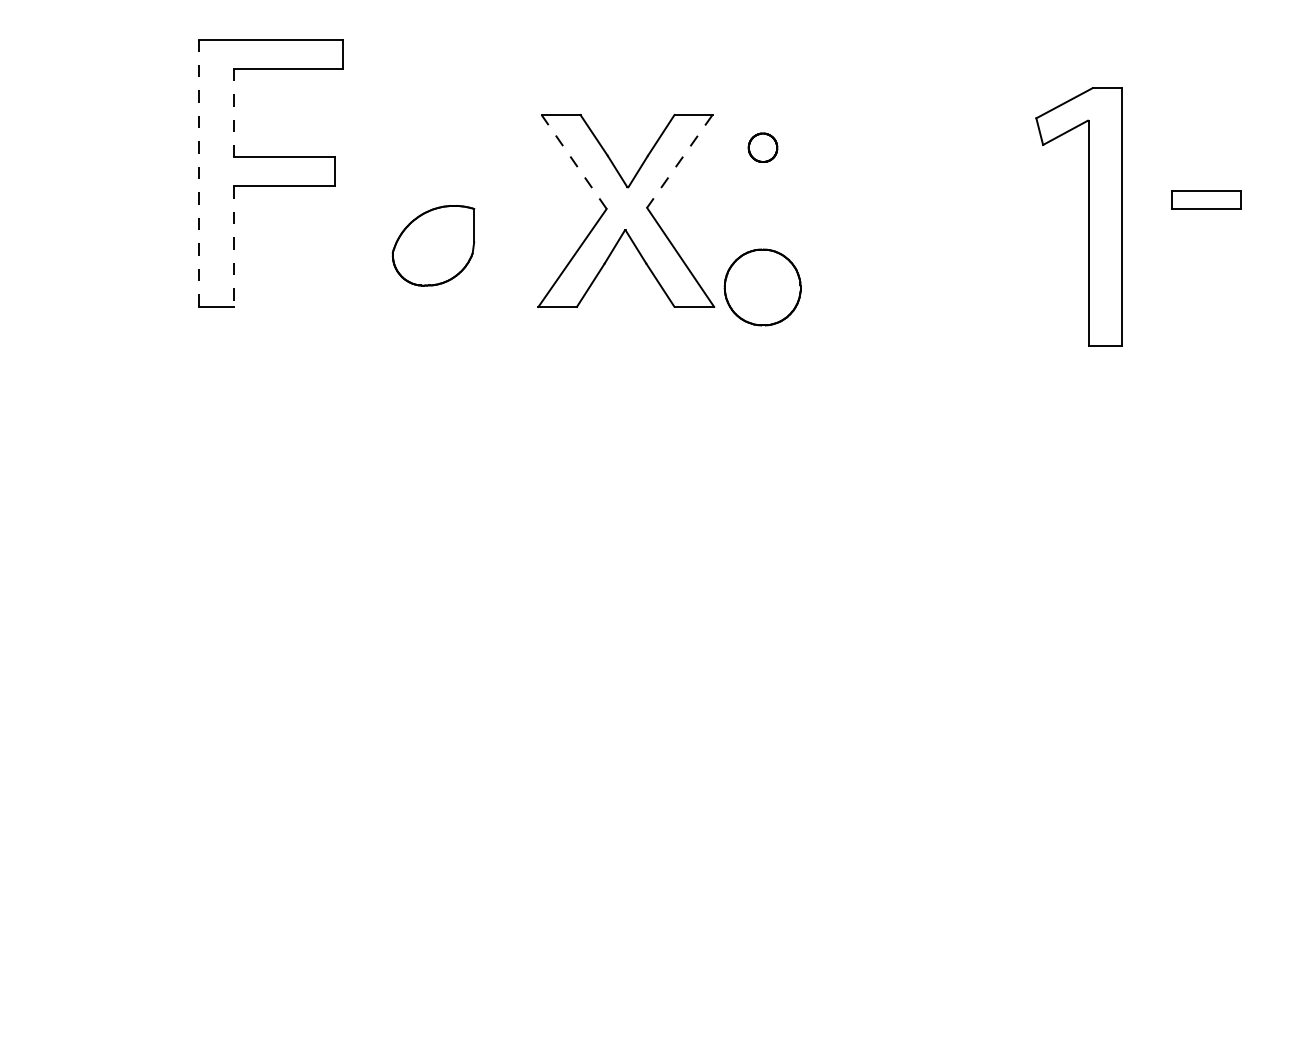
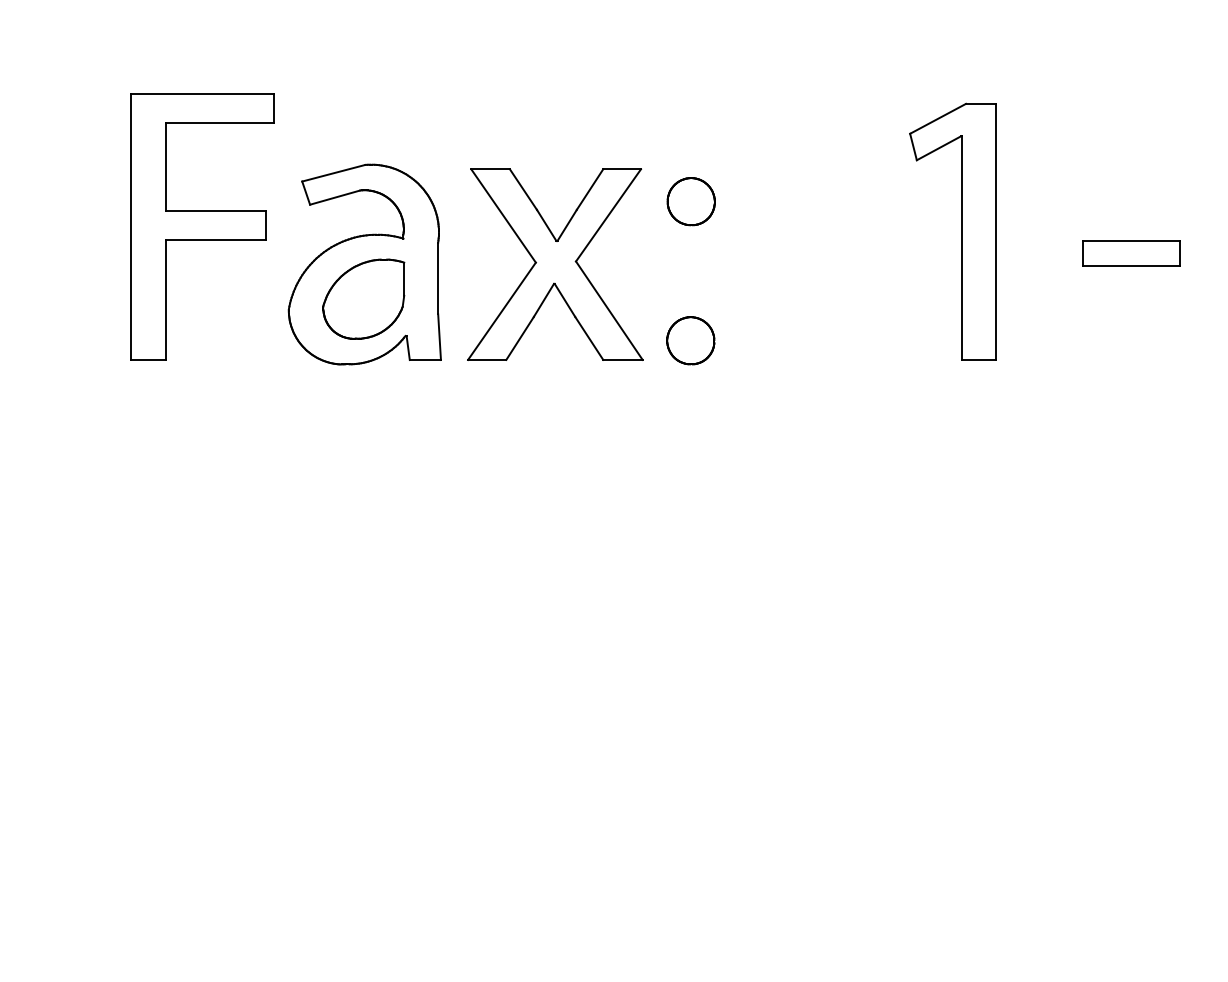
line: (233, 113) -> (165, 167), dashed -> solid
part: (762, 147) -> (690, 201), size x1.67
line: (573, 161) -> (502, 215), dashed -> solid
line: (679, 161) -> (608, 215), dashed -> solid
line: (199, 173) -> (131, 227), dashed -> solid
part: (1205, 199) -> (1130, 253), size x1.43
part: (434, 210) -> (364, 264), added
part: (1088, 216) -> (961, 231), moved
line: (233, 246) -> (165, 299), dashed -> solid
part: (762, 287) -> (690, 340), size x0.62

